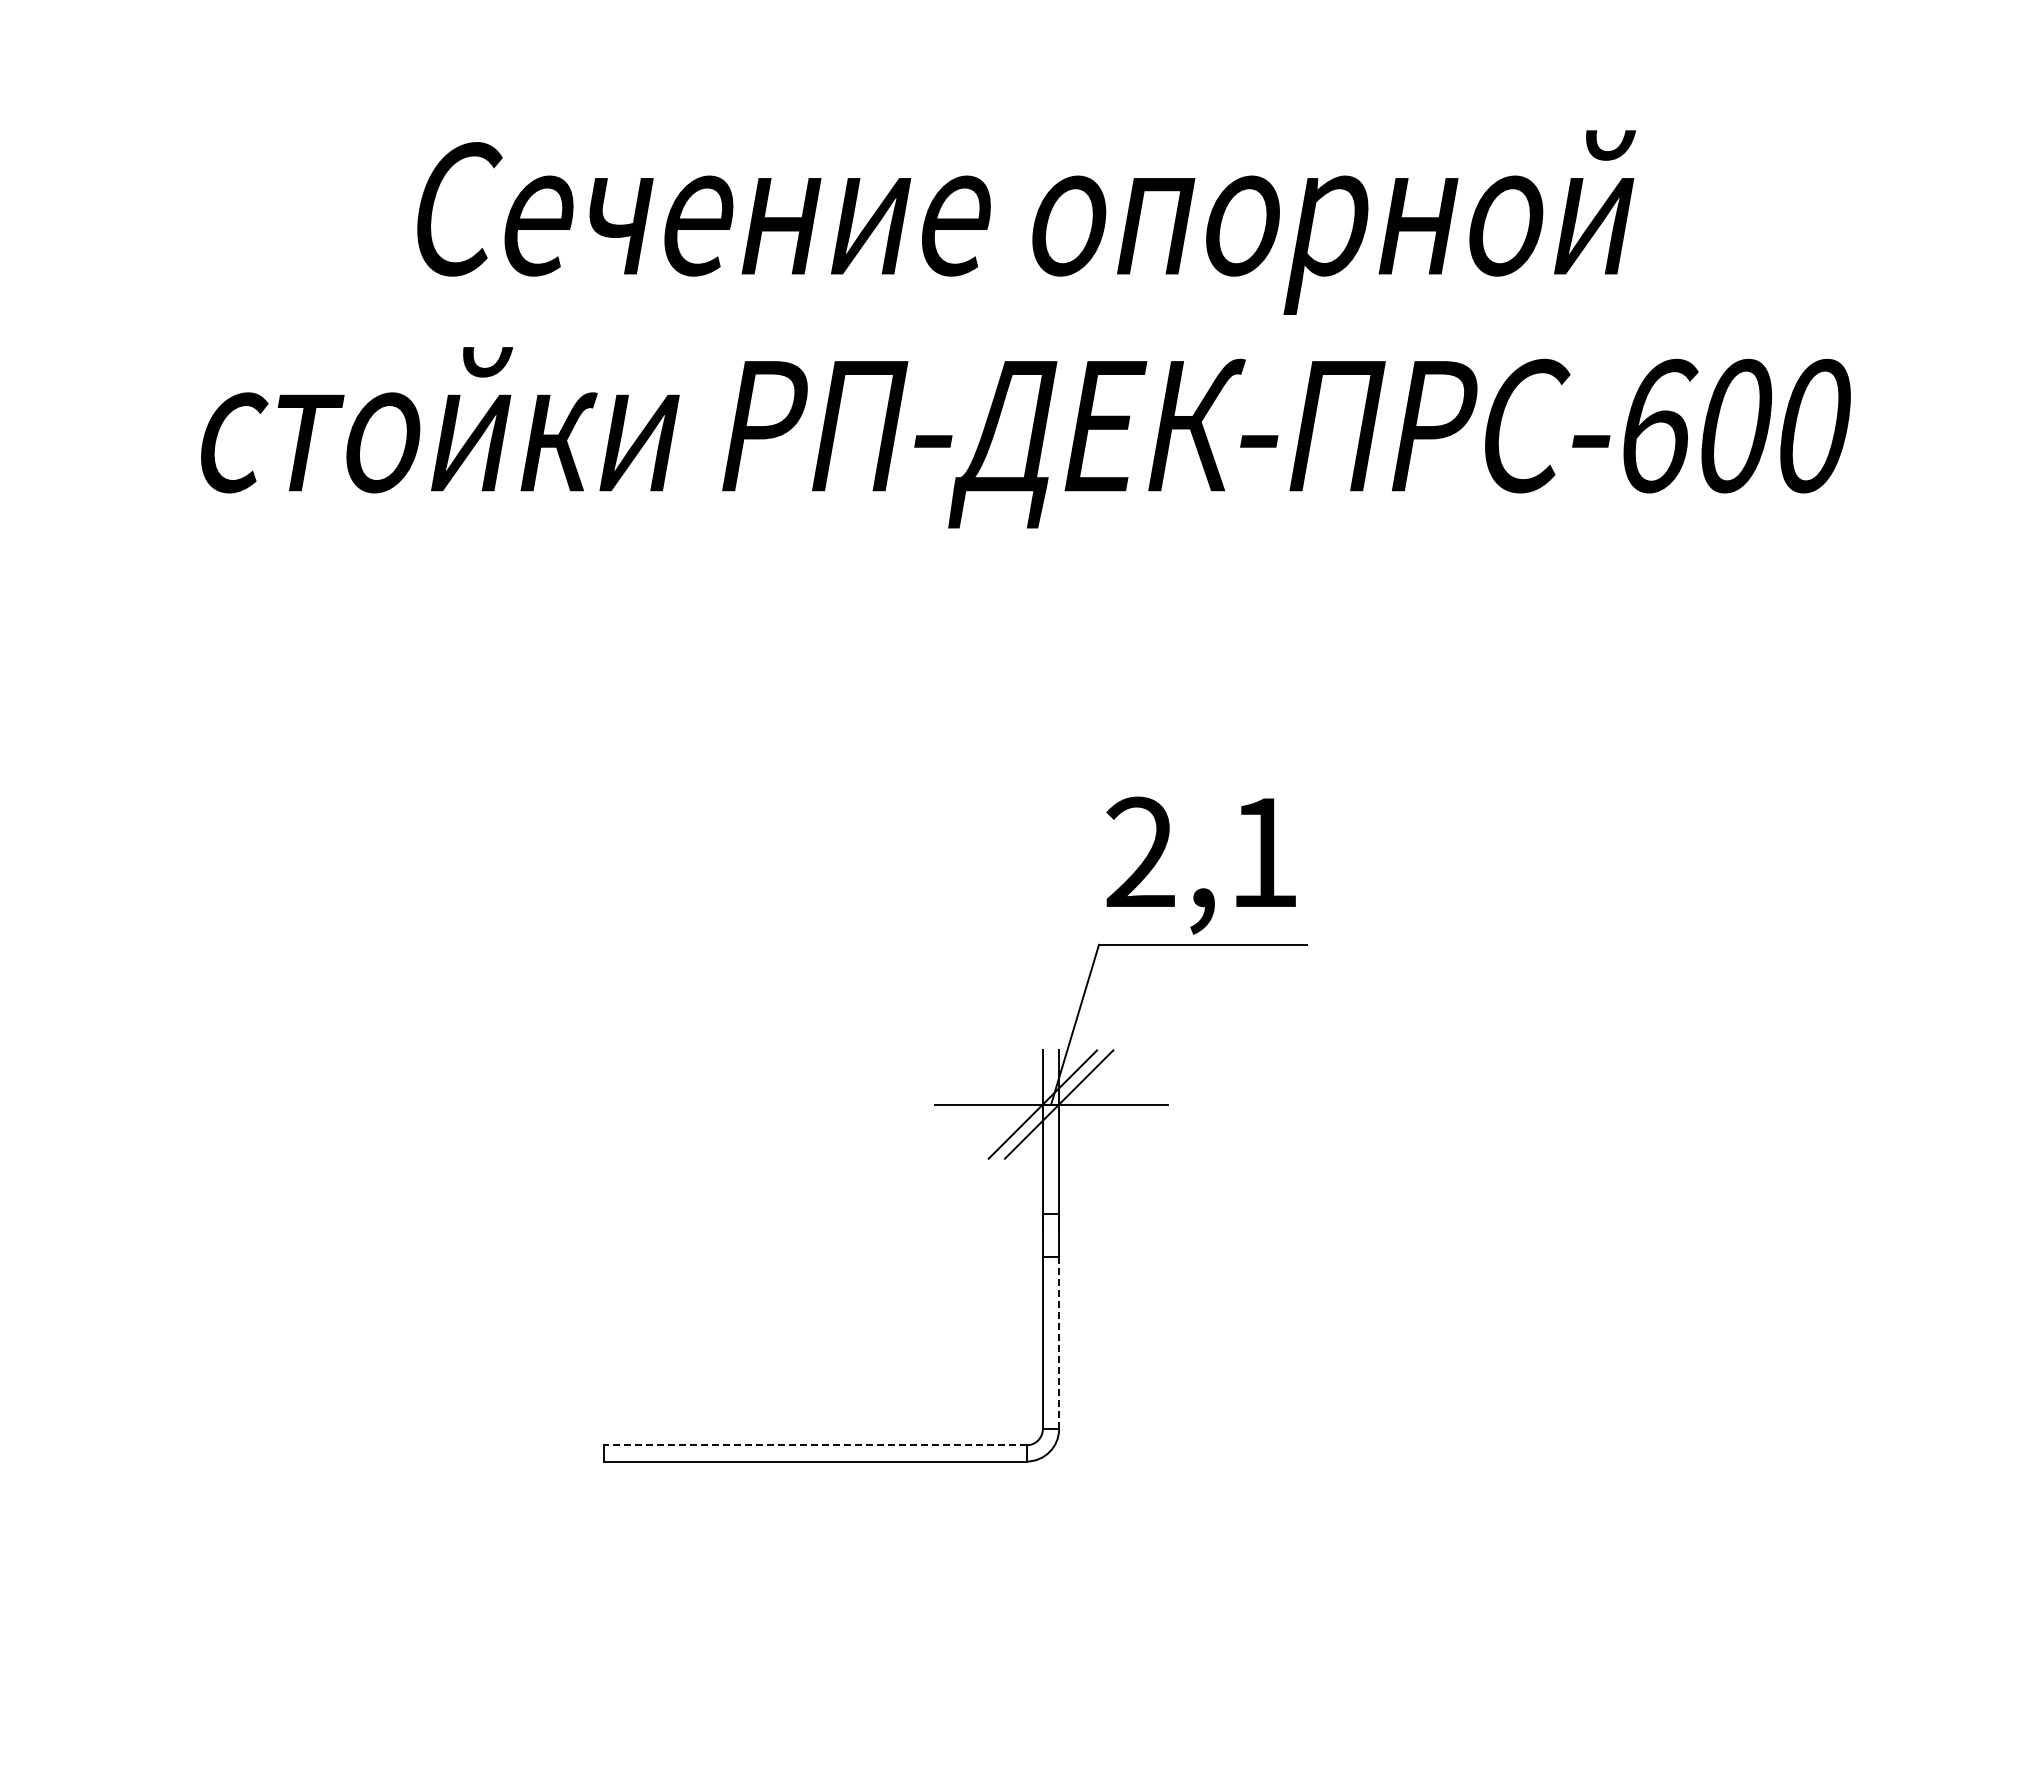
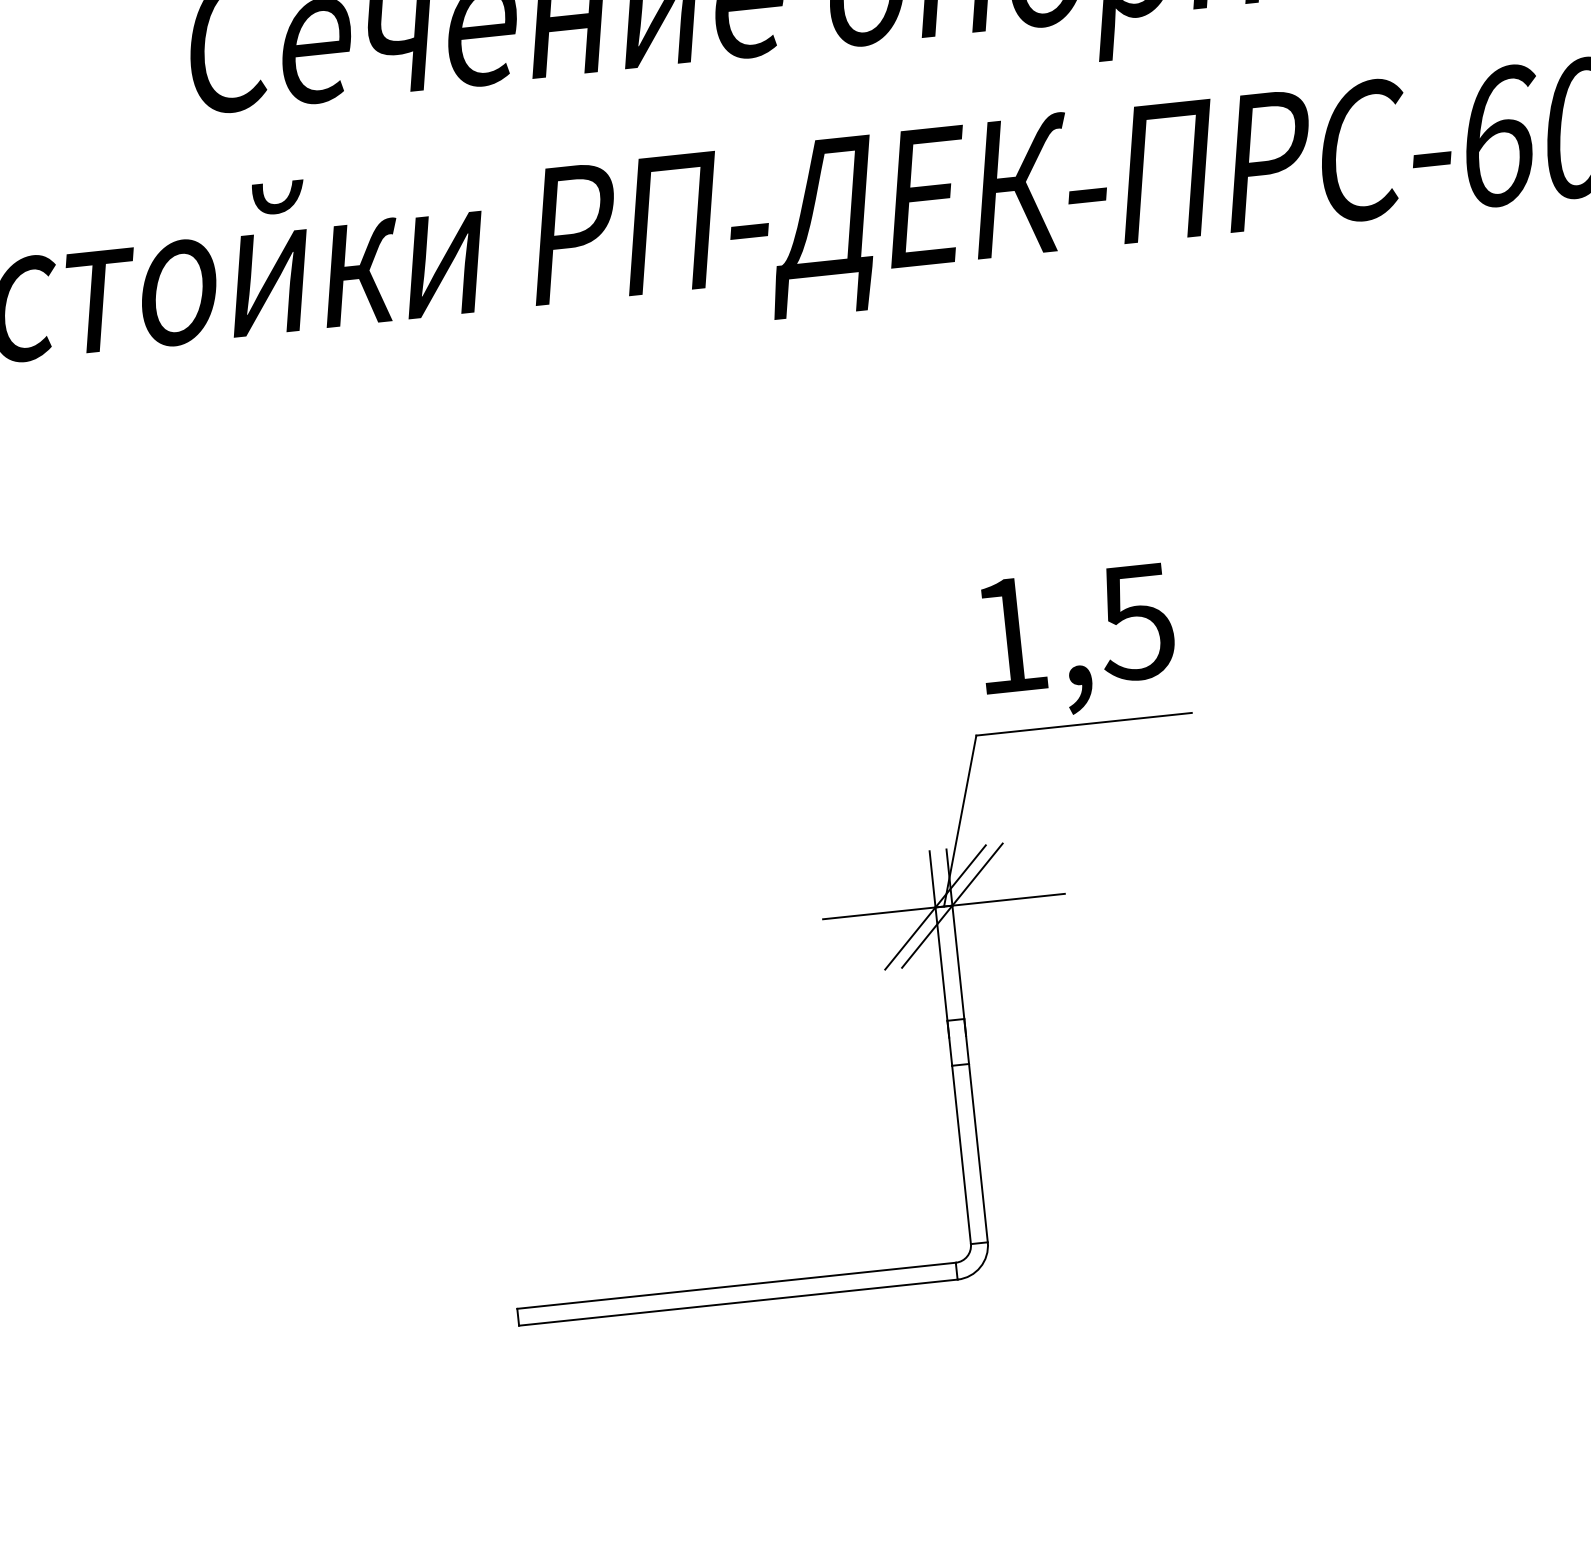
text: (1201, 852) -> (1072, 628), 2,1 -> 1,5
line: (1059, 1343) -> (978, 1153), dashed -> solid
line: (814, 1445) -> (735, 1286), dashed -> solid

